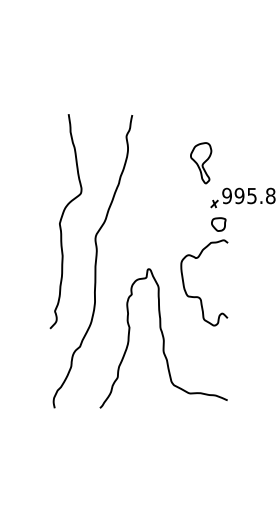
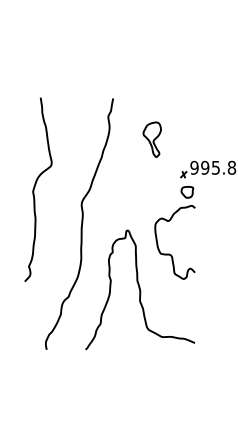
part: (200, 162) -> (151, 139), moved
curve: (62, 218) -> (35, 187), moved

